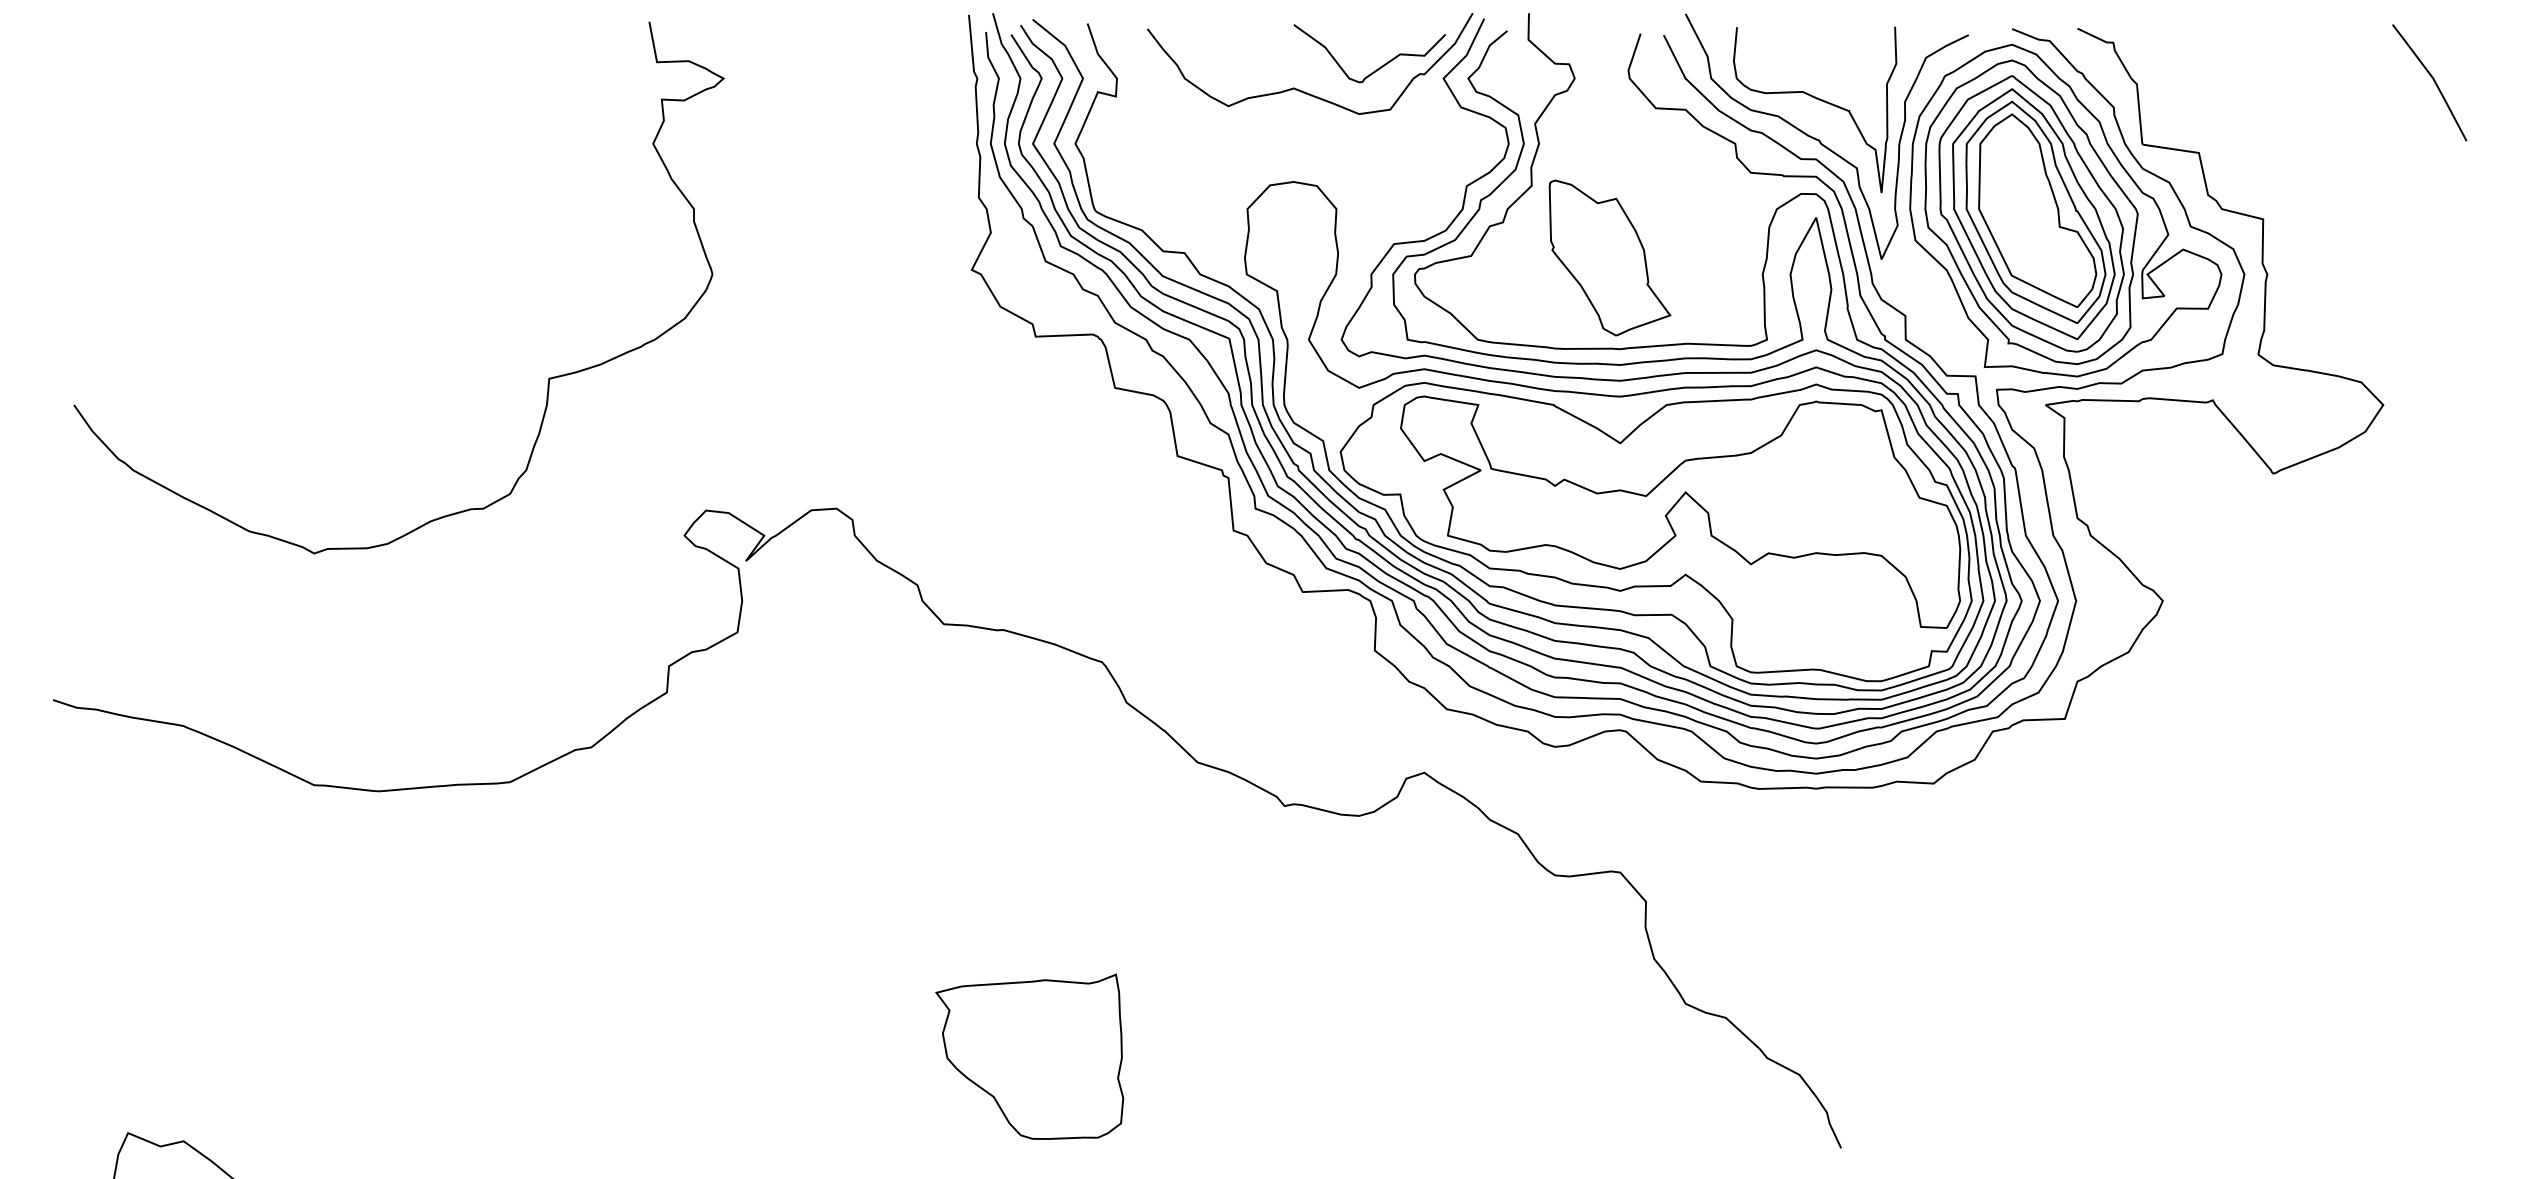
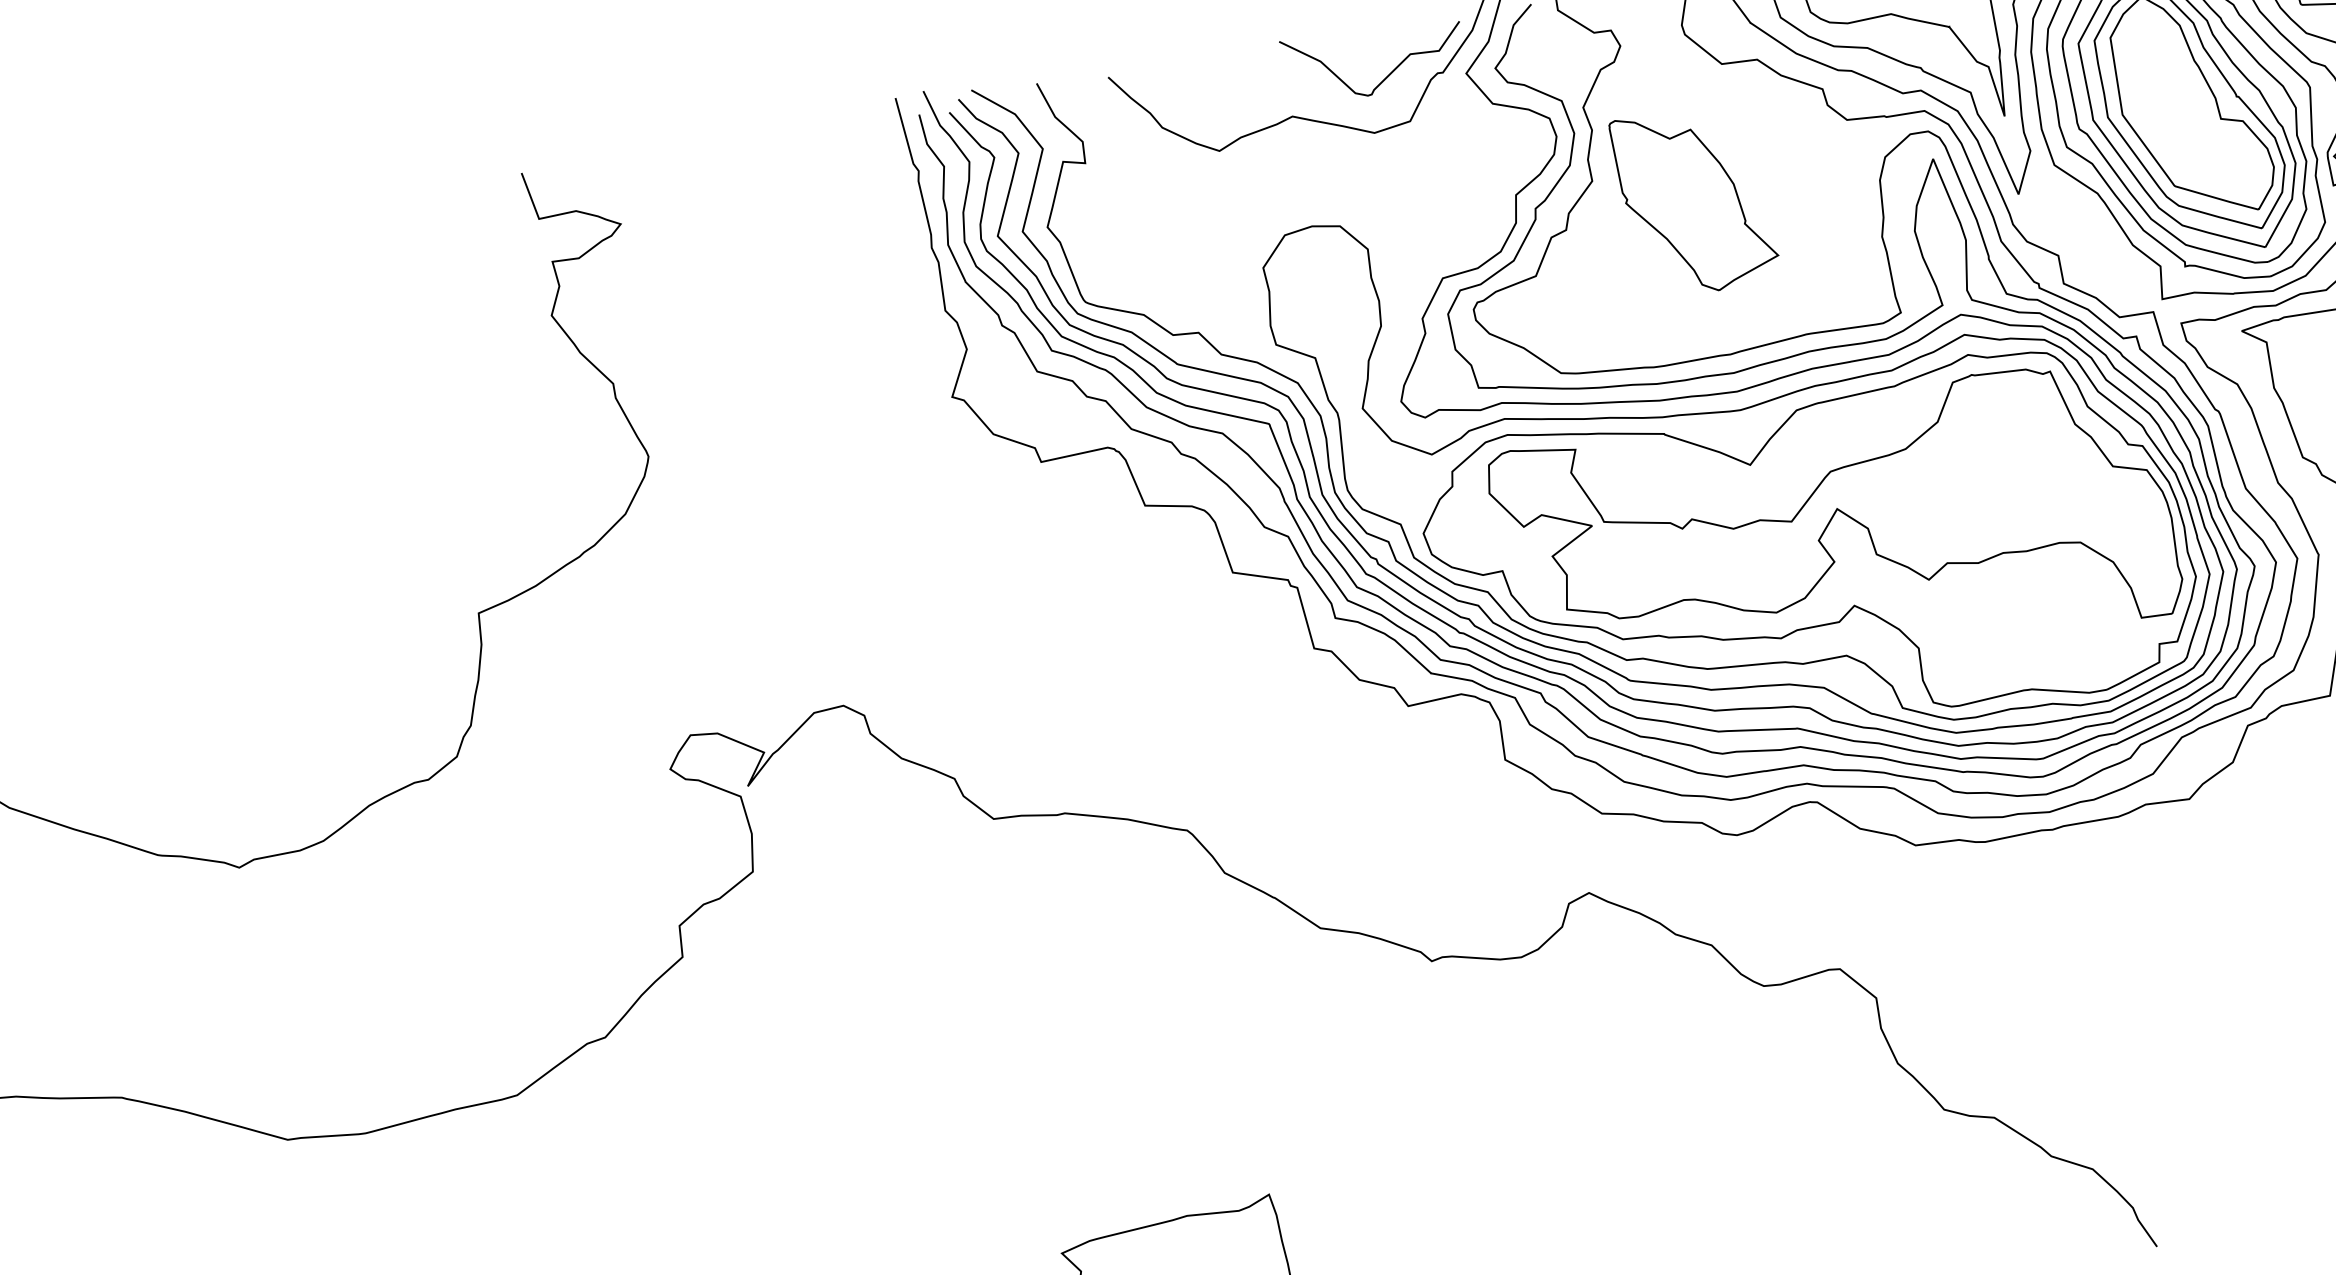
part: (1609, 257) -> (1694, 200), moved

